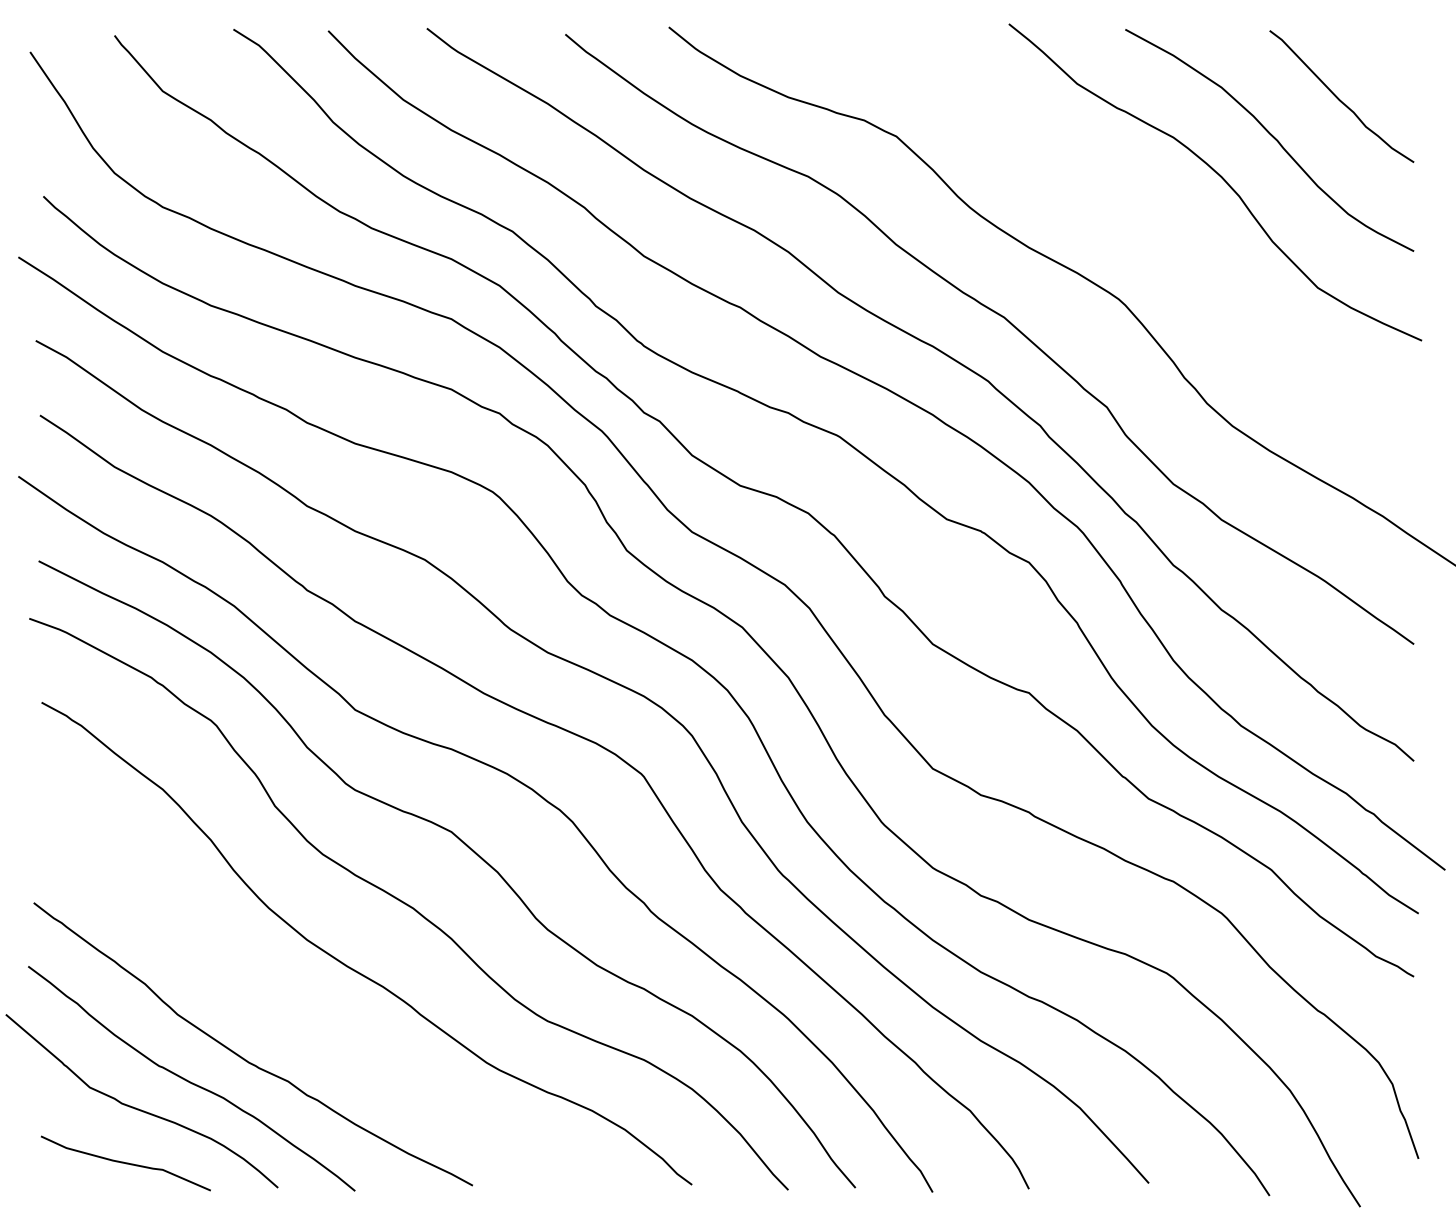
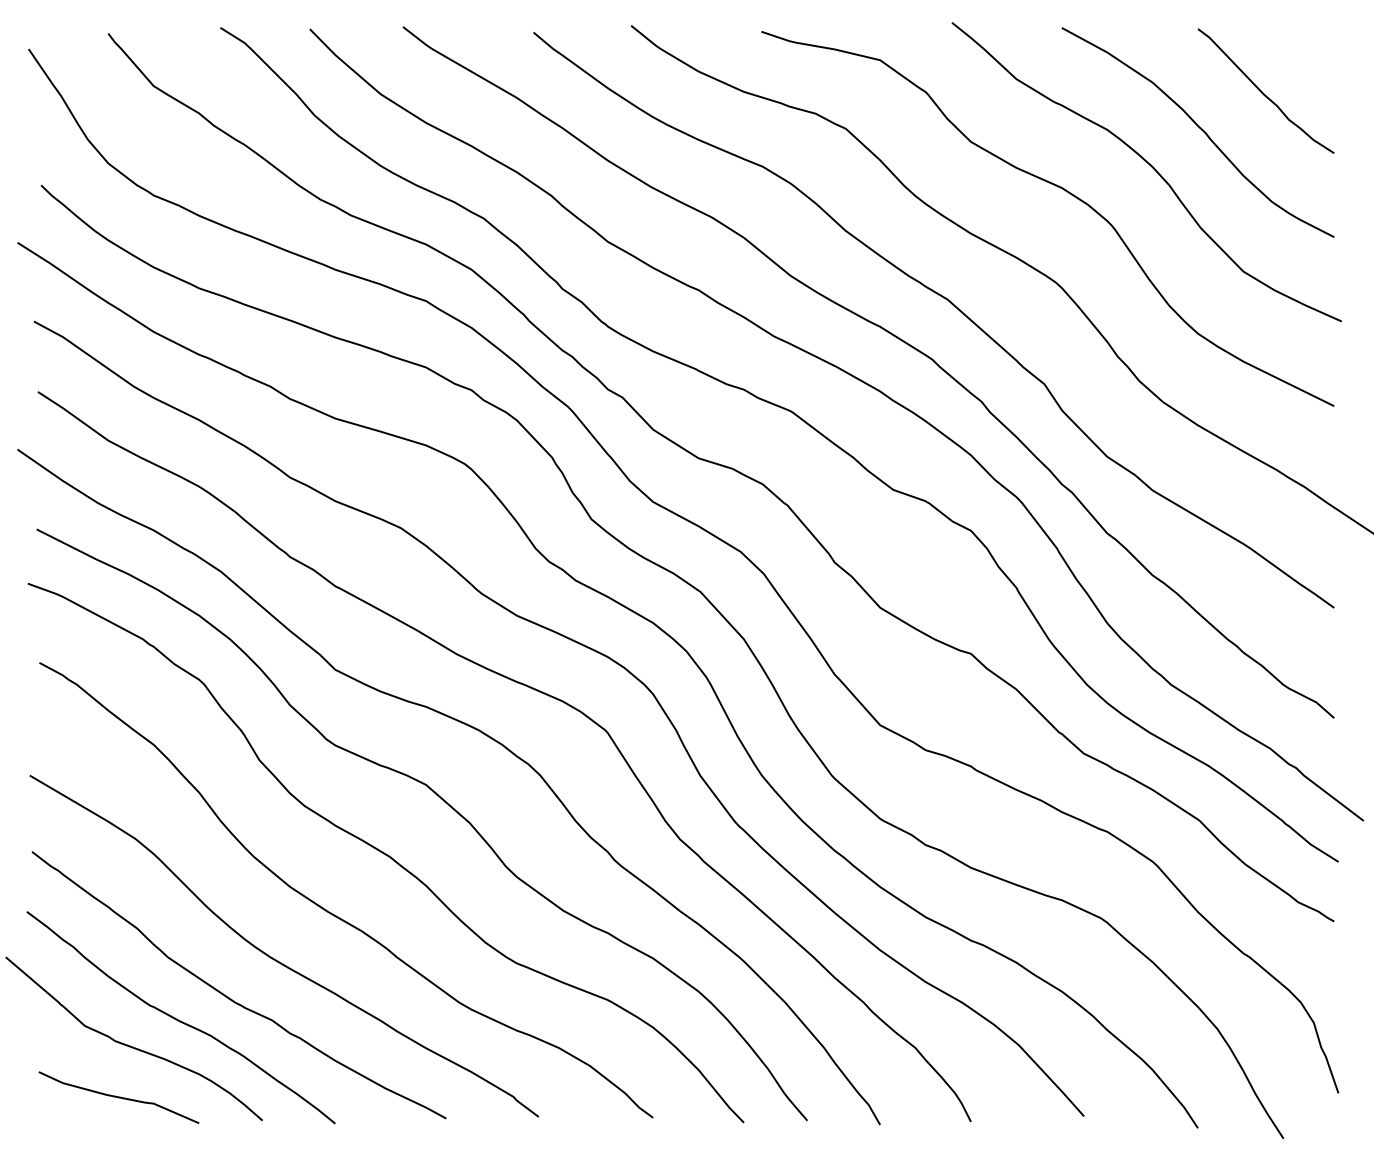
curve: (1127, 201) -> (1063, 190), added
curve: (294, 1018) -> (278, 960), added

